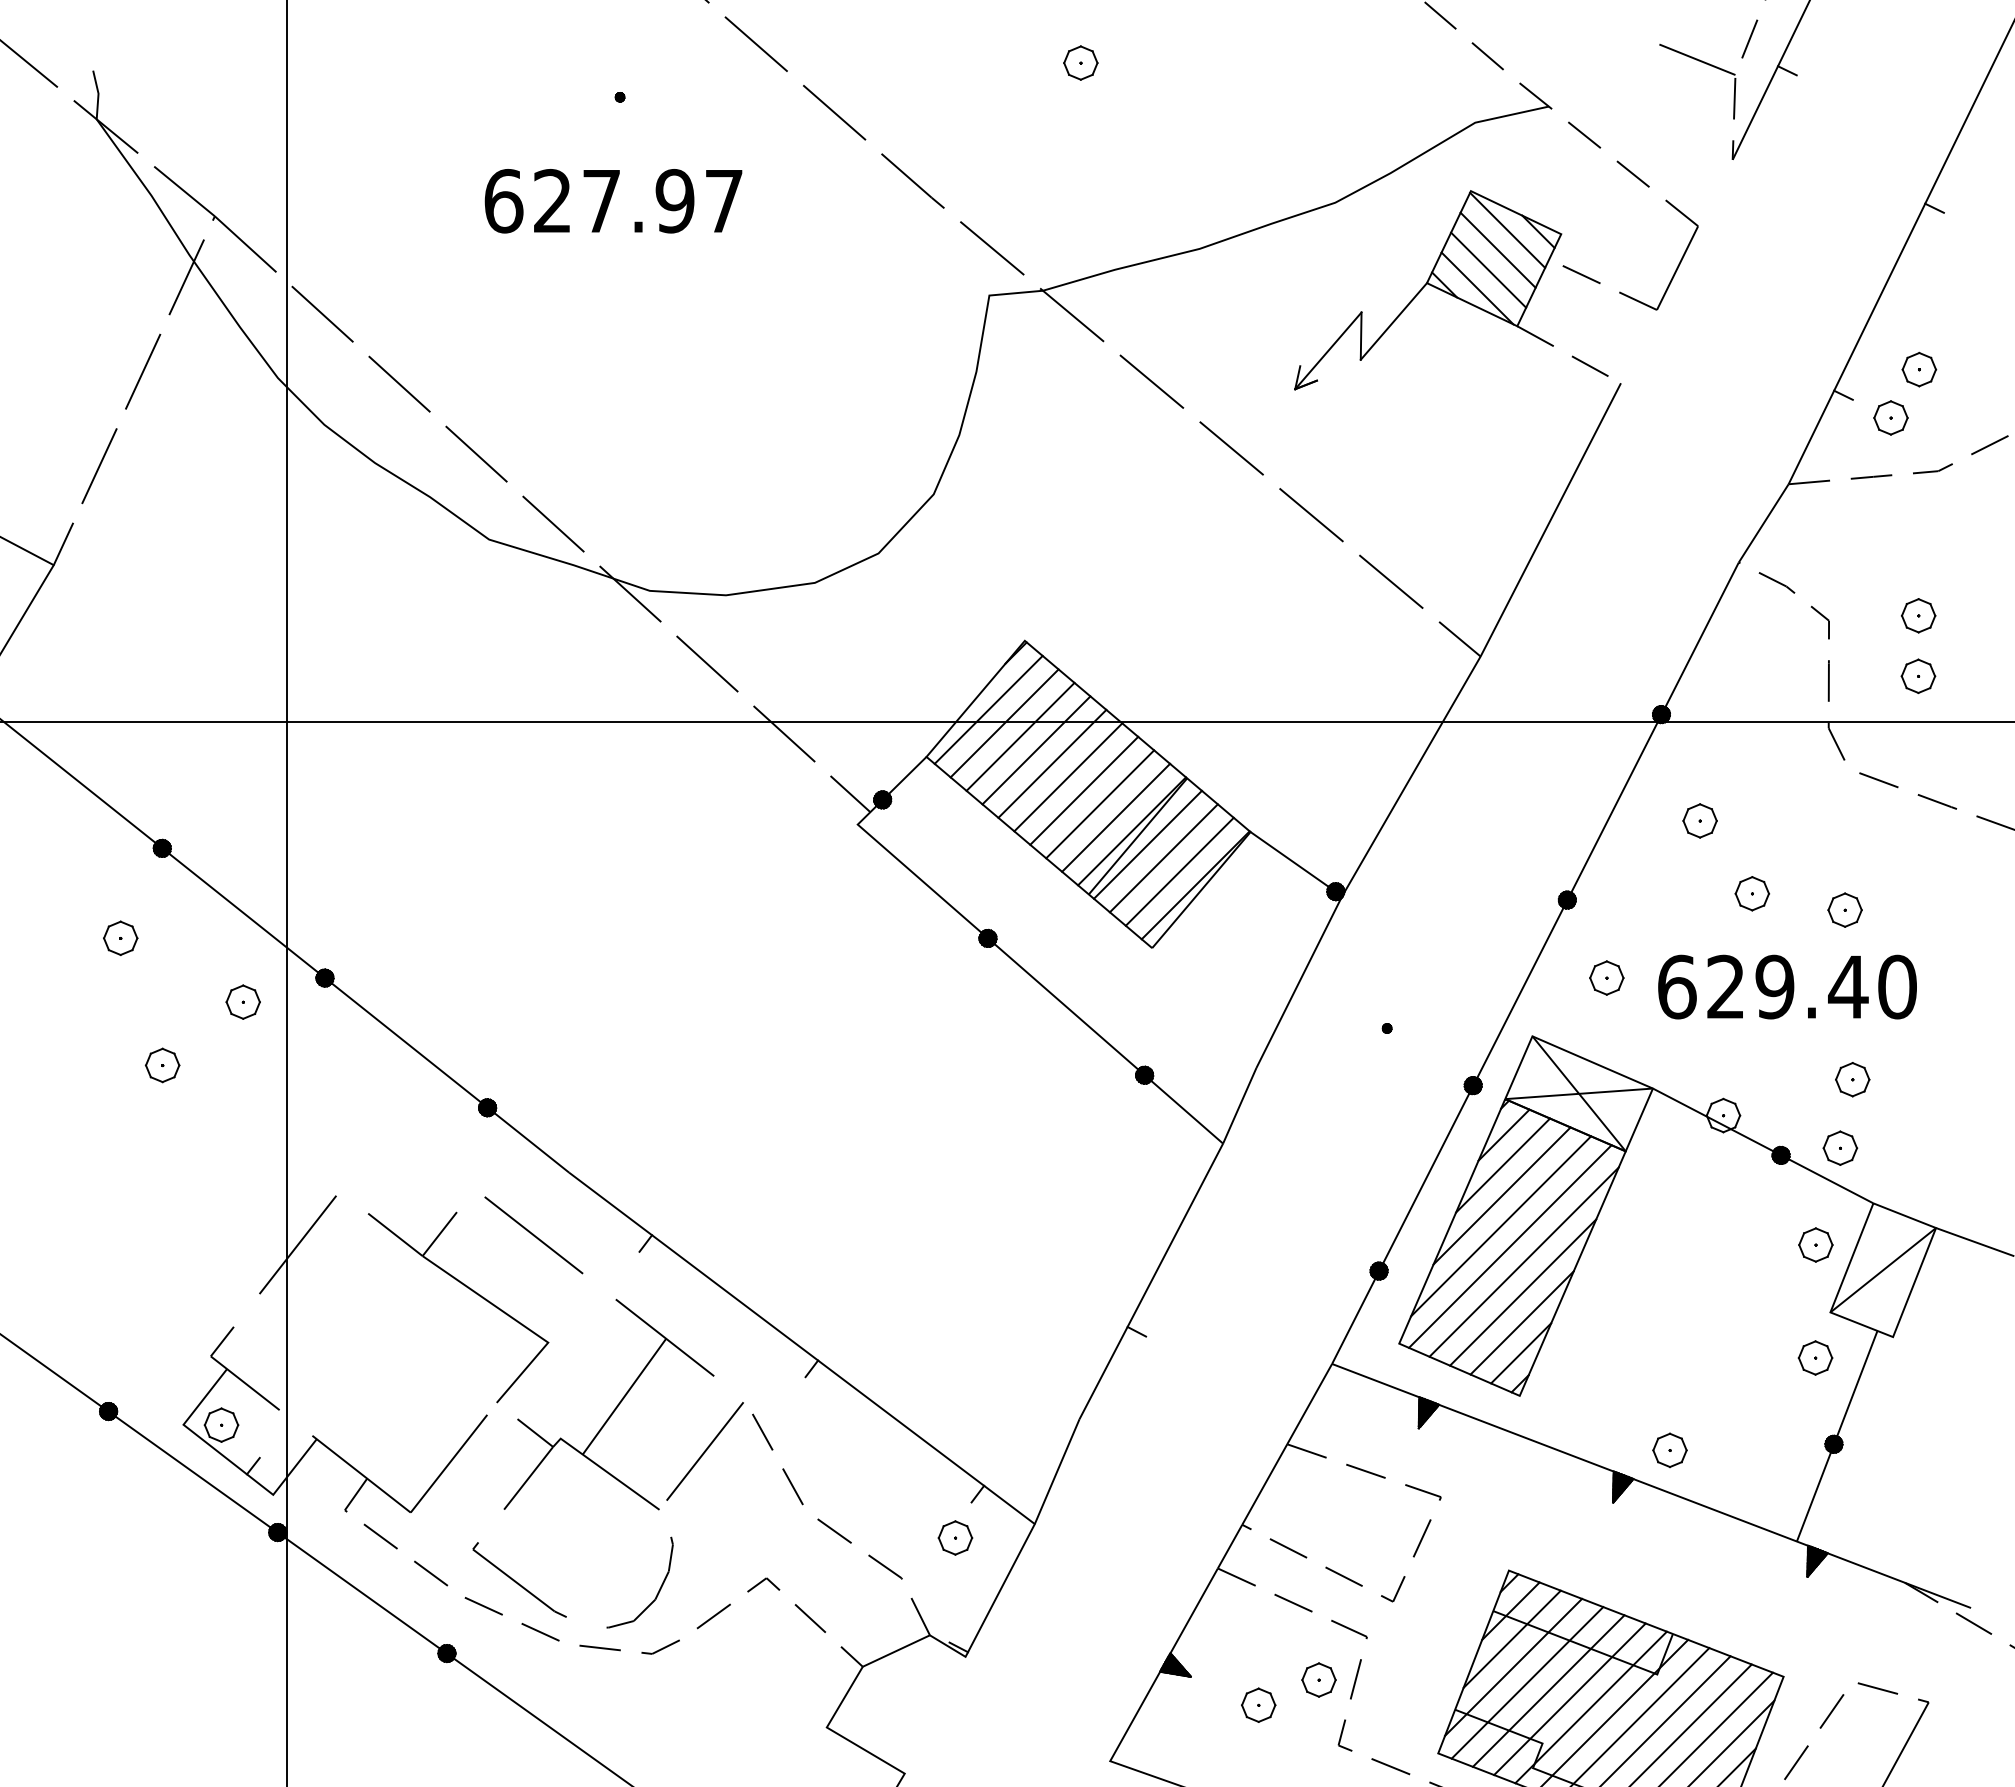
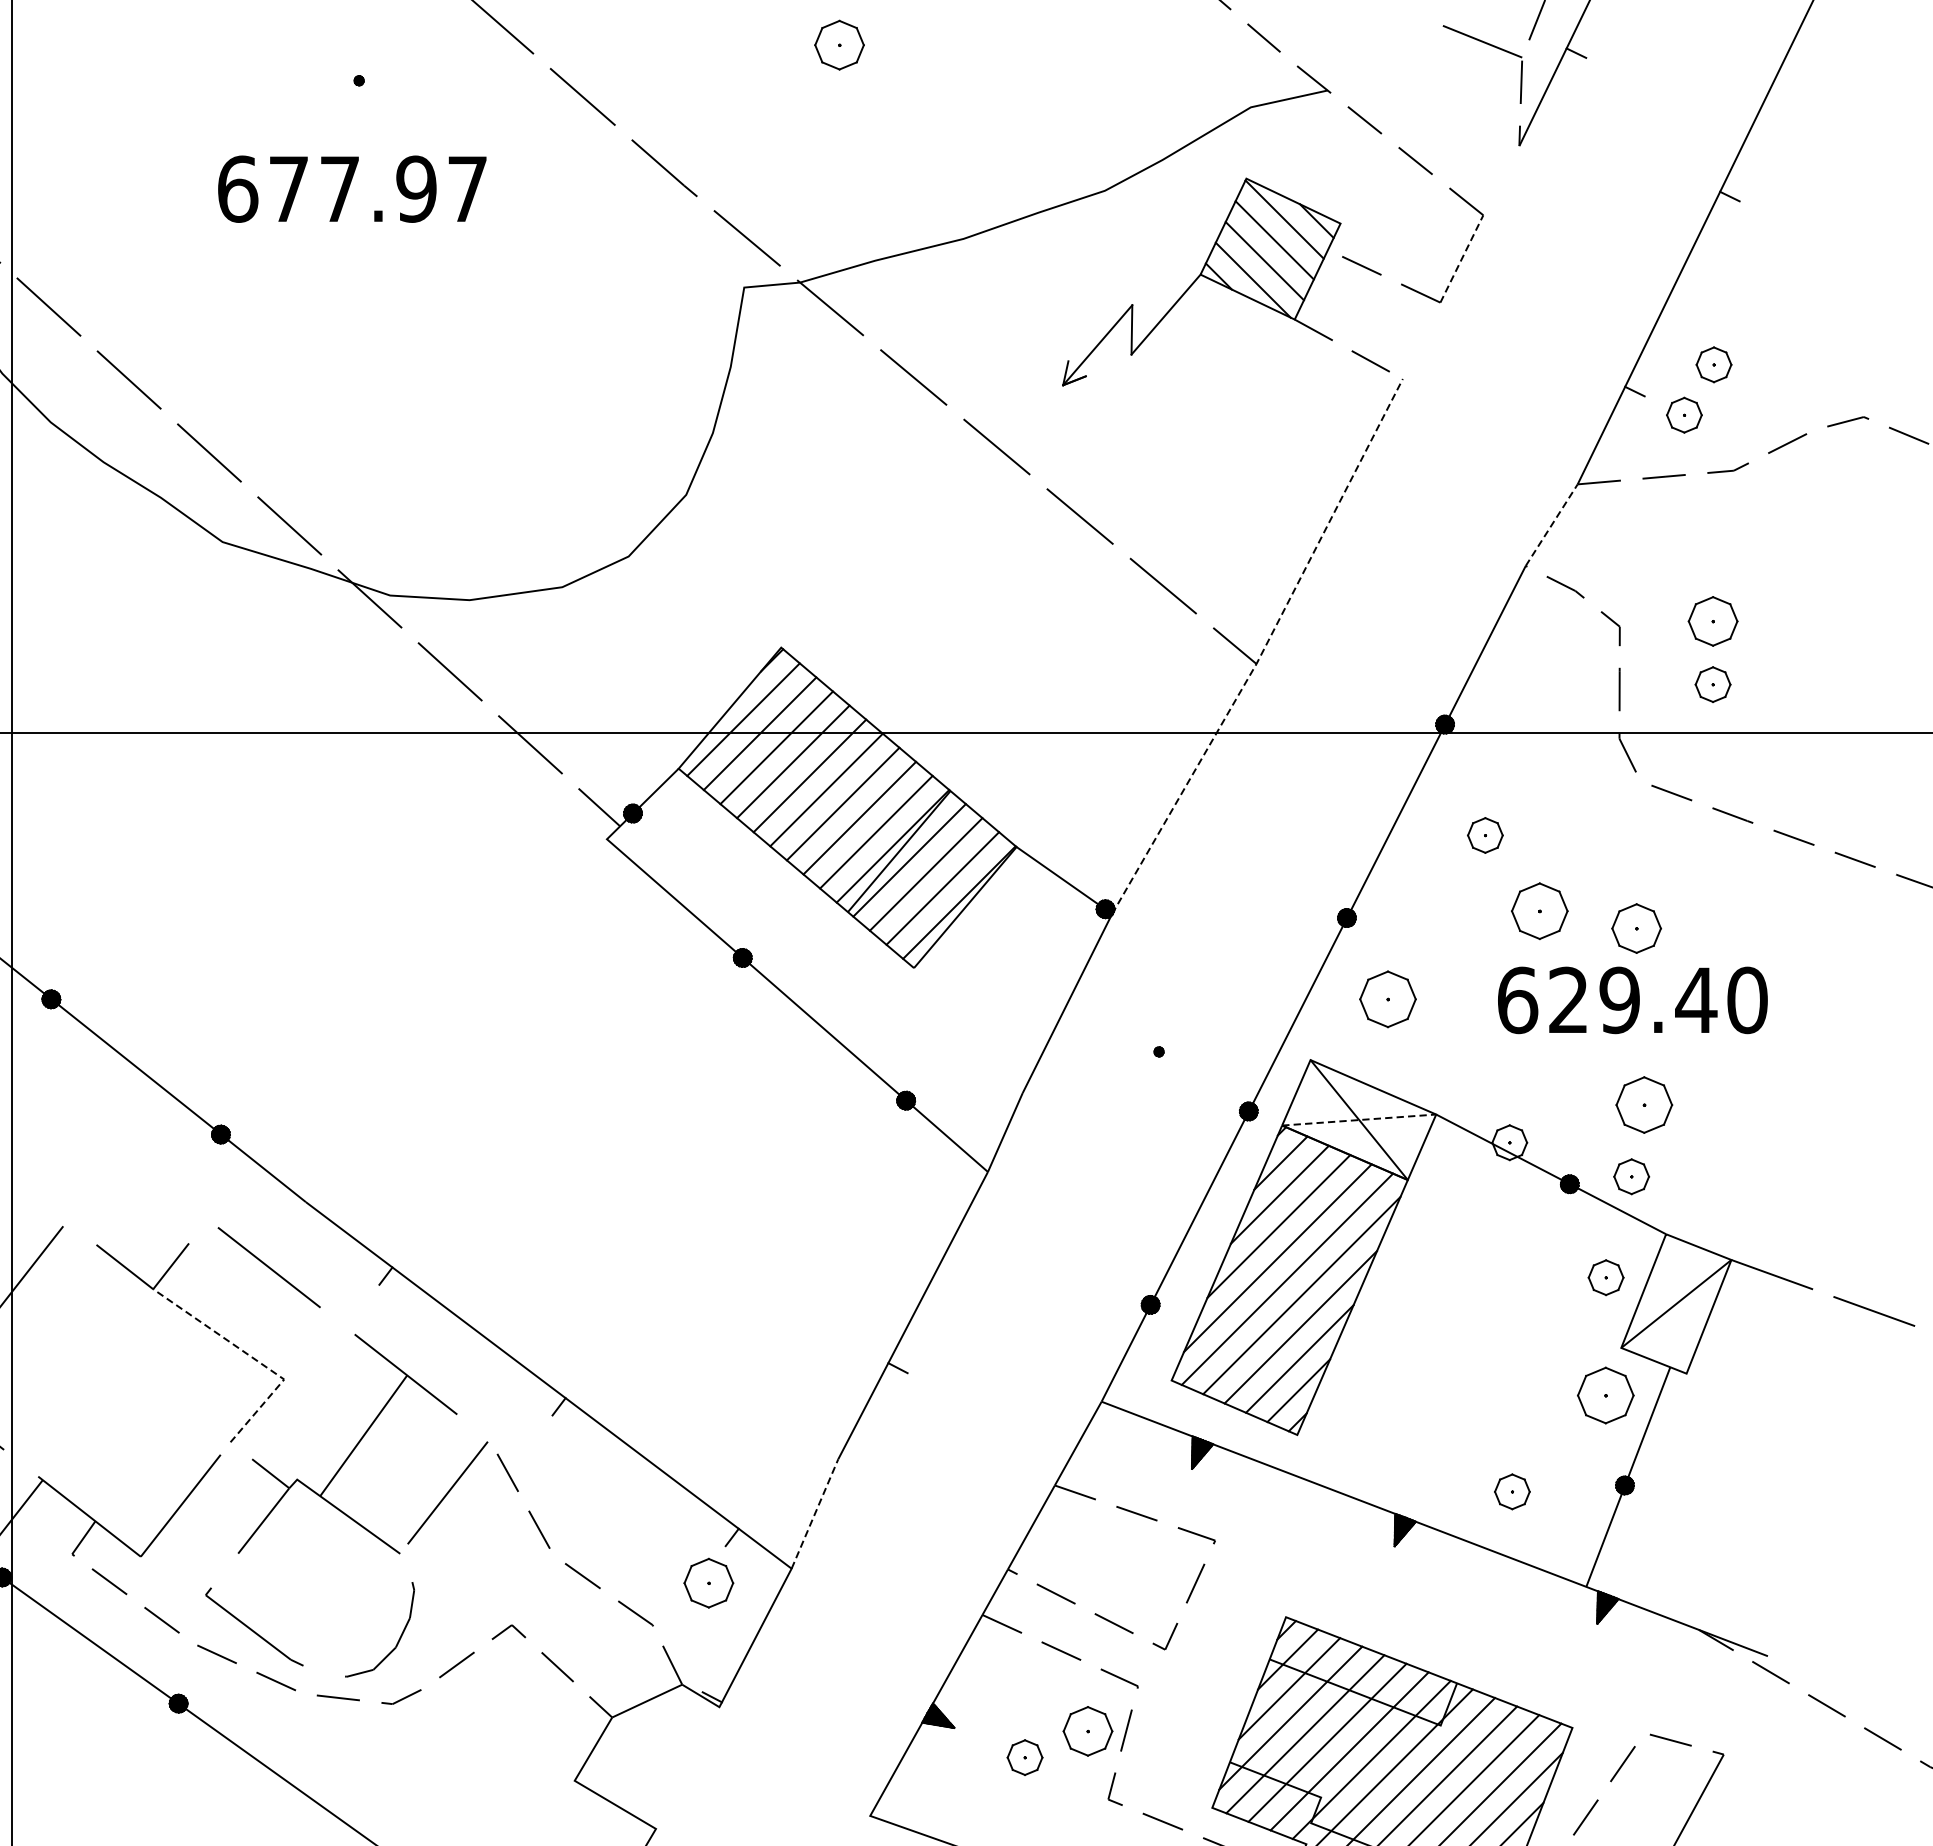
part: (1080, 62) -> (839, 44), size x1.4
text: (552, 200) -> (288, 188), 627.97 -> 677.97
line: (1677, 268) -> (1461, 259), solid -> dashed
line: (1763, 522) -> (1551, 524), solid -> dashed
part: (1918, 615) -> (1713, 621), size x1.4
line: (1487, 643) -> (1263, 650), solid -> dashed
part: (1752, 893) -> (1540, 911), size x1.6
part: (1844, 909) -> (1635, 927), size x1.4
part: (1606, 977) -> (1387, 998), size x1.6
text: (1787, 986) -> (1632, 999), moved
part: (1852, 1079) -> (1644, 1105), size x1.6
line: (1579, 1093) -> (1359, 1119), solid -> dashed
line: (518, 1322) -> (253, 1358), solid -> dashed
part: (1815, 1357) -> (1605, 1394), size x1.6
part: (1669, 1450) -> (1511, 1491), moved
line: (1057, 1471) -> (815, 1513), solid -> dashed
part: (955, 1537) -> (708, 1582), size x1.4
part: (1318, 1679) -> (1087, 1730), size x1.4

